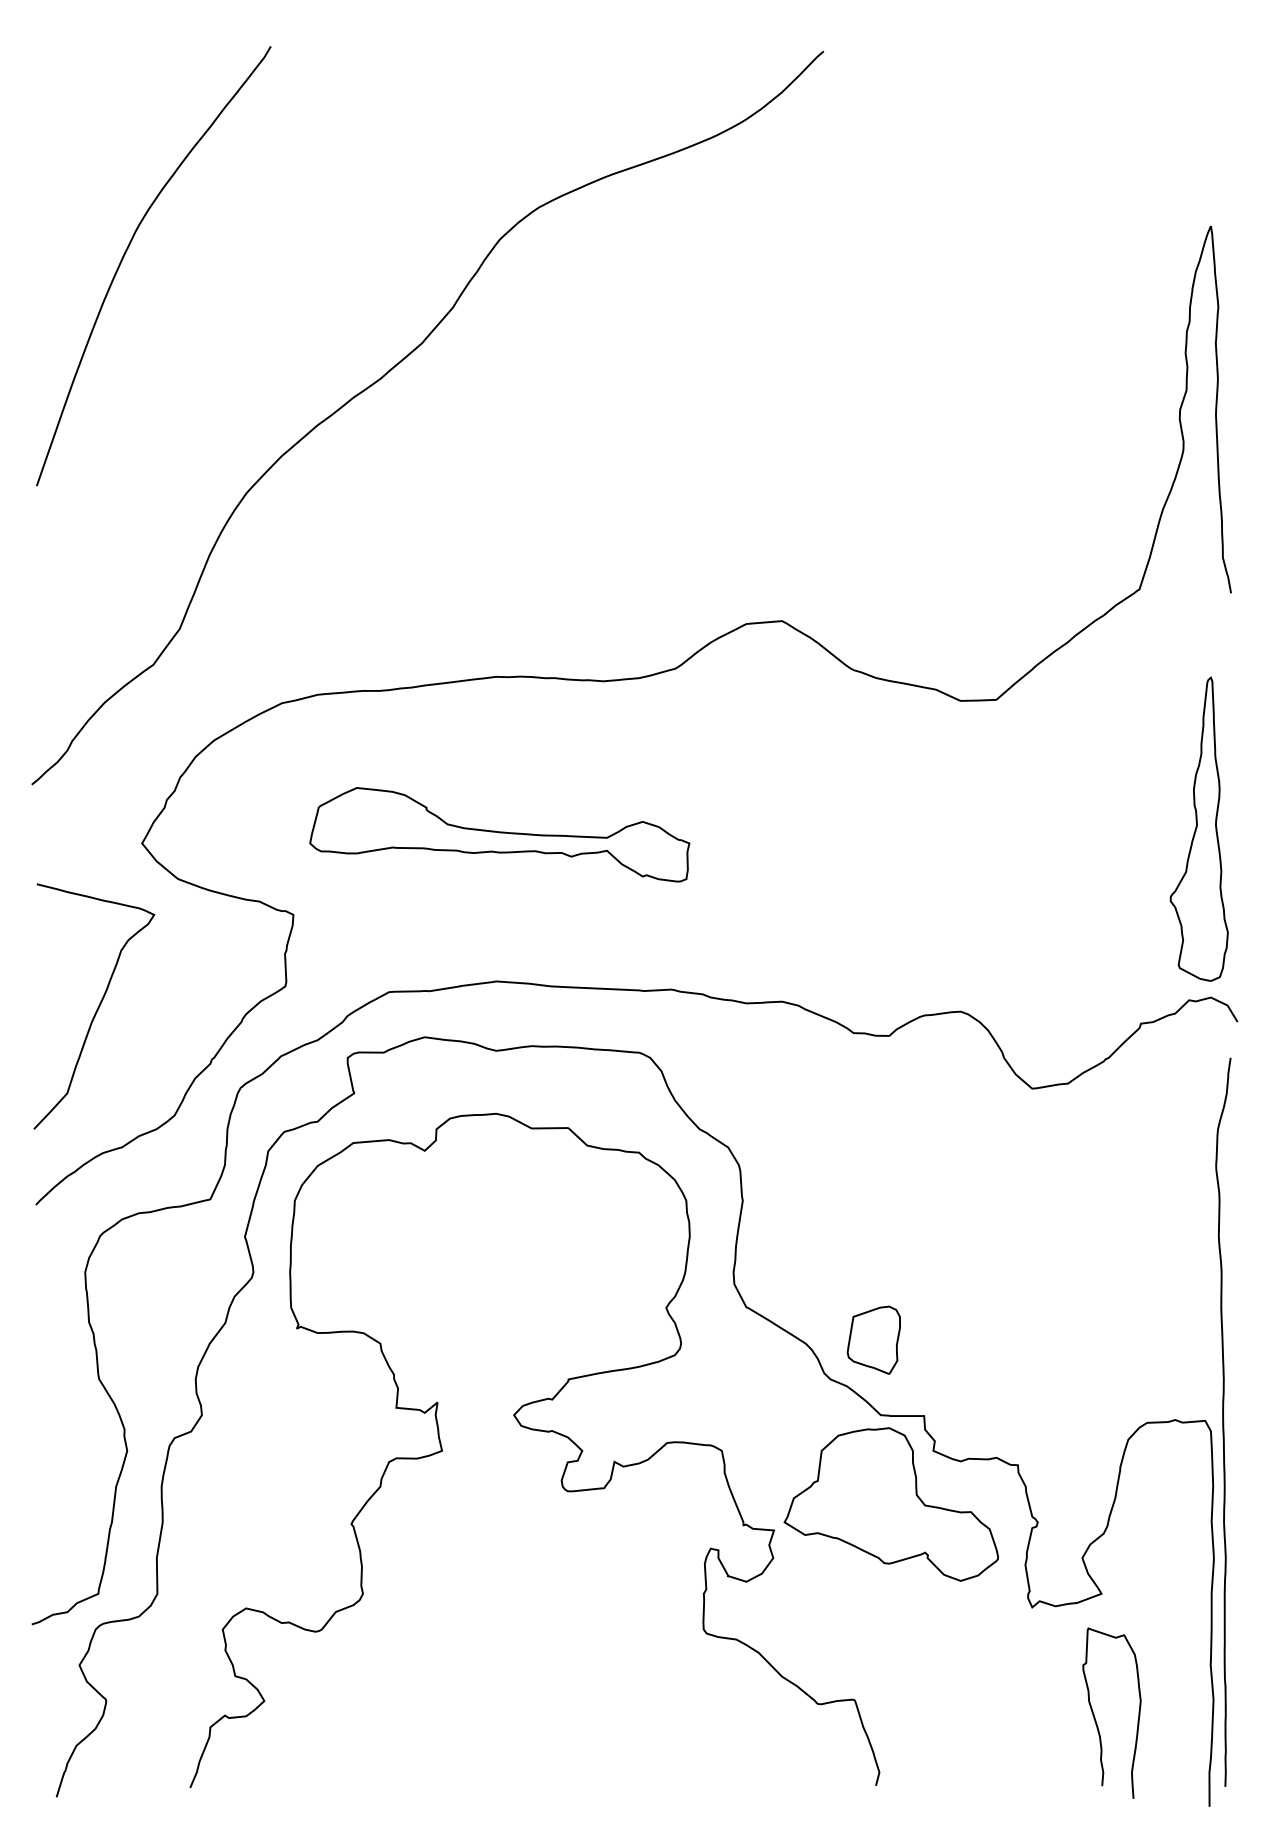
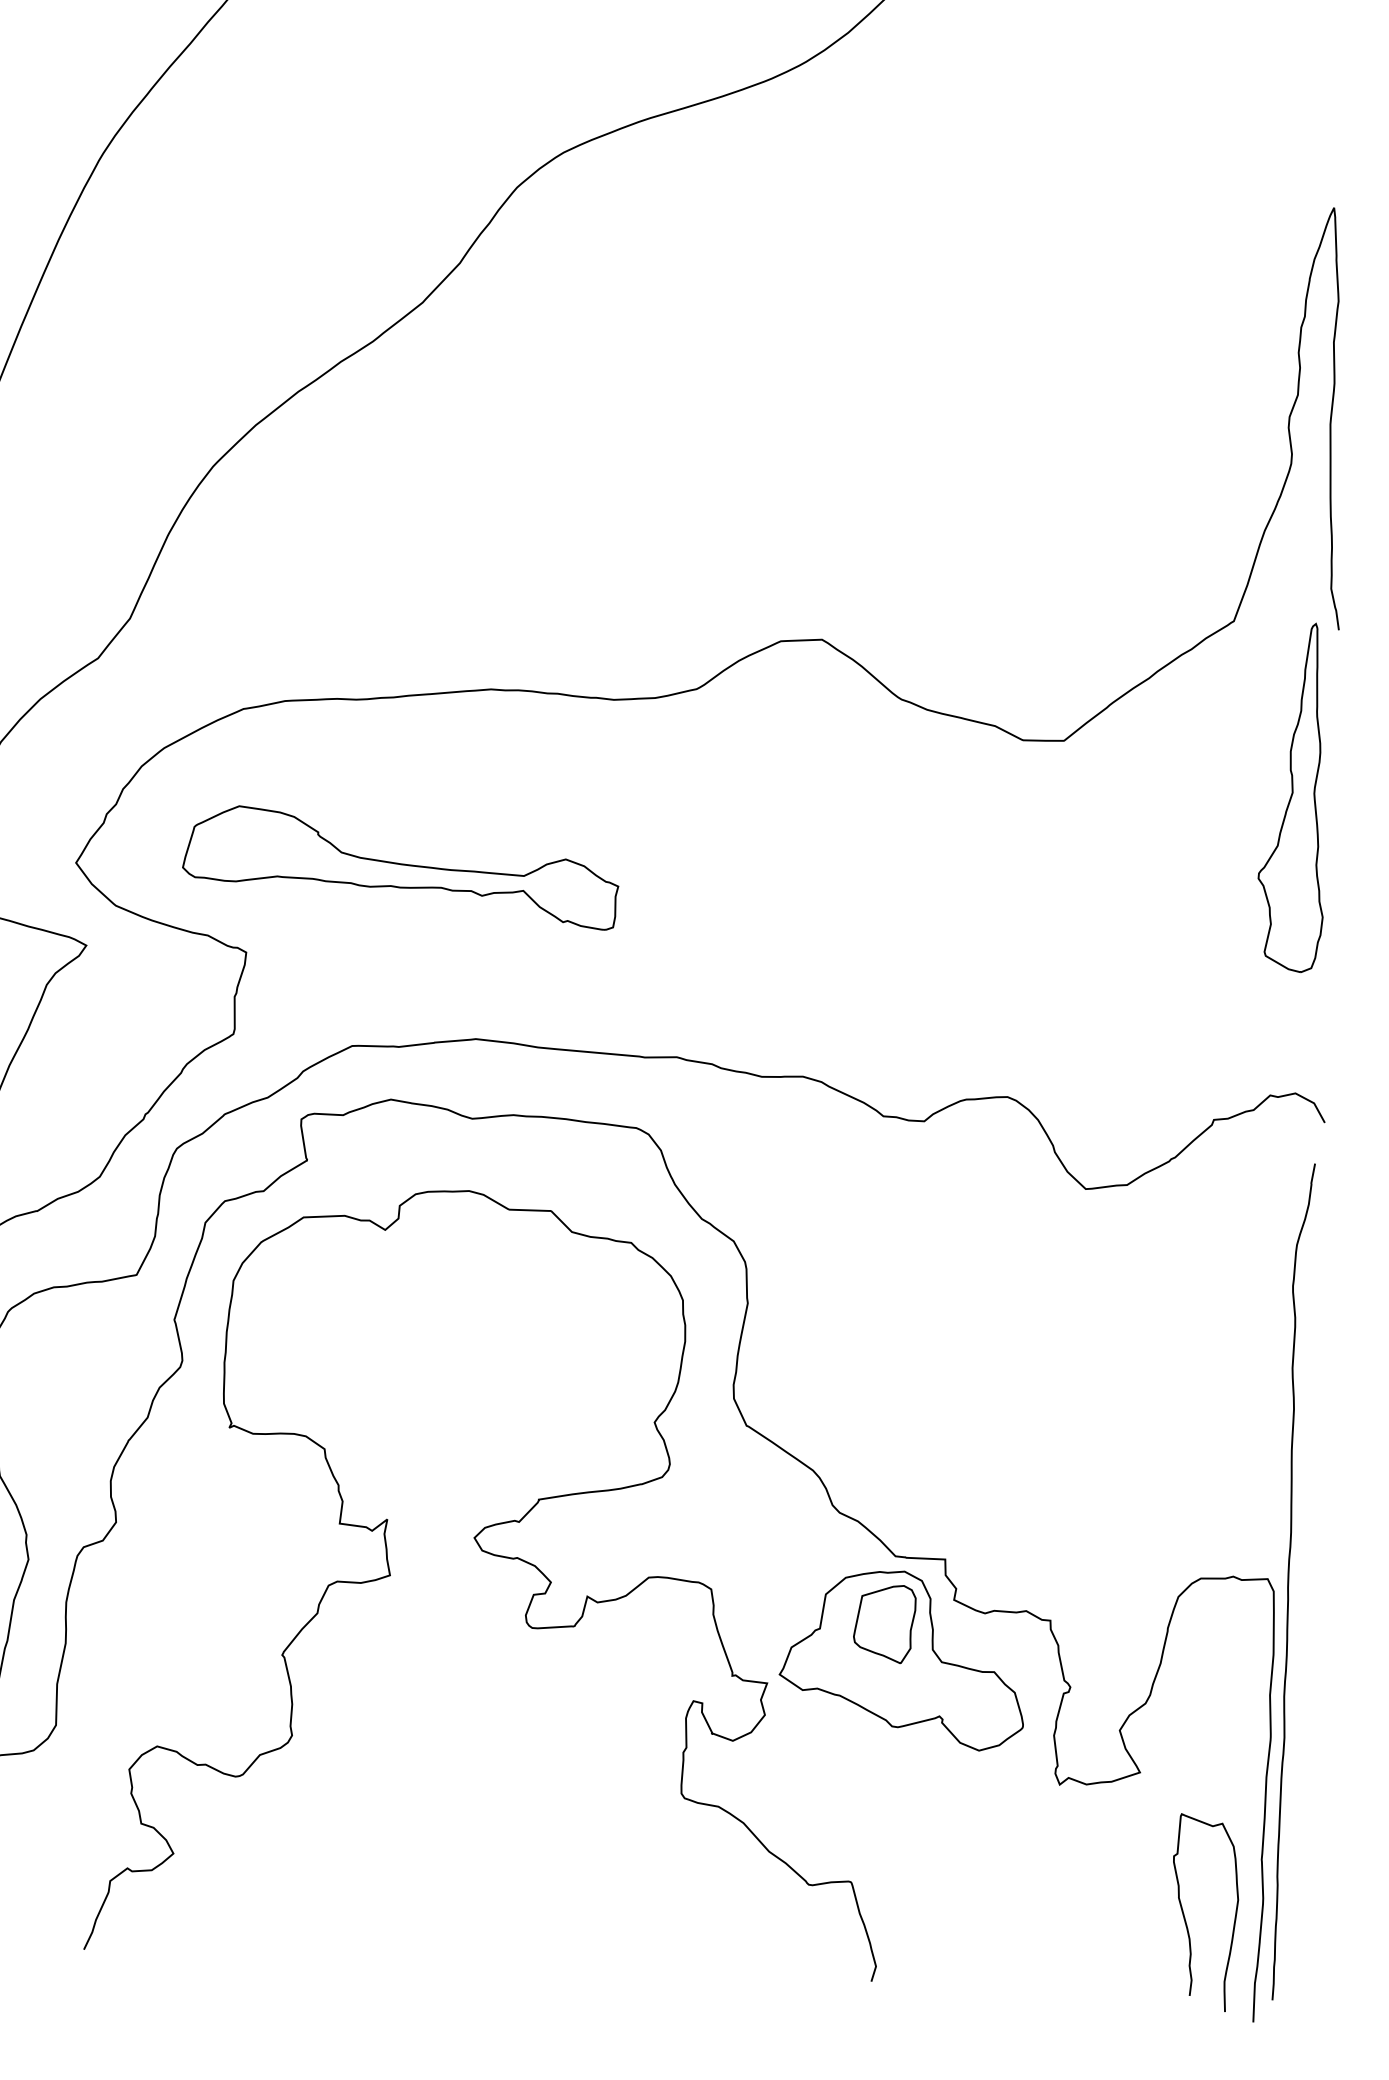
part: (1198, 828) -> (1294, 796), moved
part: (499, 834) -> (400, 866), moved
part: (873, 1339) -> (884, 1622), moved
curve: (1095, 1717) -> (1185, 1916), moved

